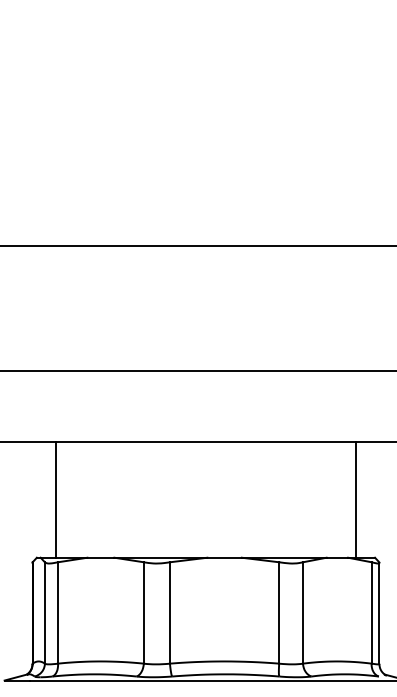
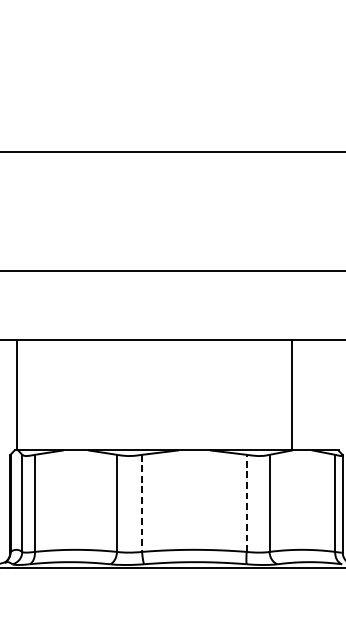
line: (56, 499) -> (17, 394), moved
line: (355, 499) -> (292, 394), moved
line: (170, 612) -> (142, 502), solid -> dashed
line: (279, 612) -> (246, 502), solid -> dashed

